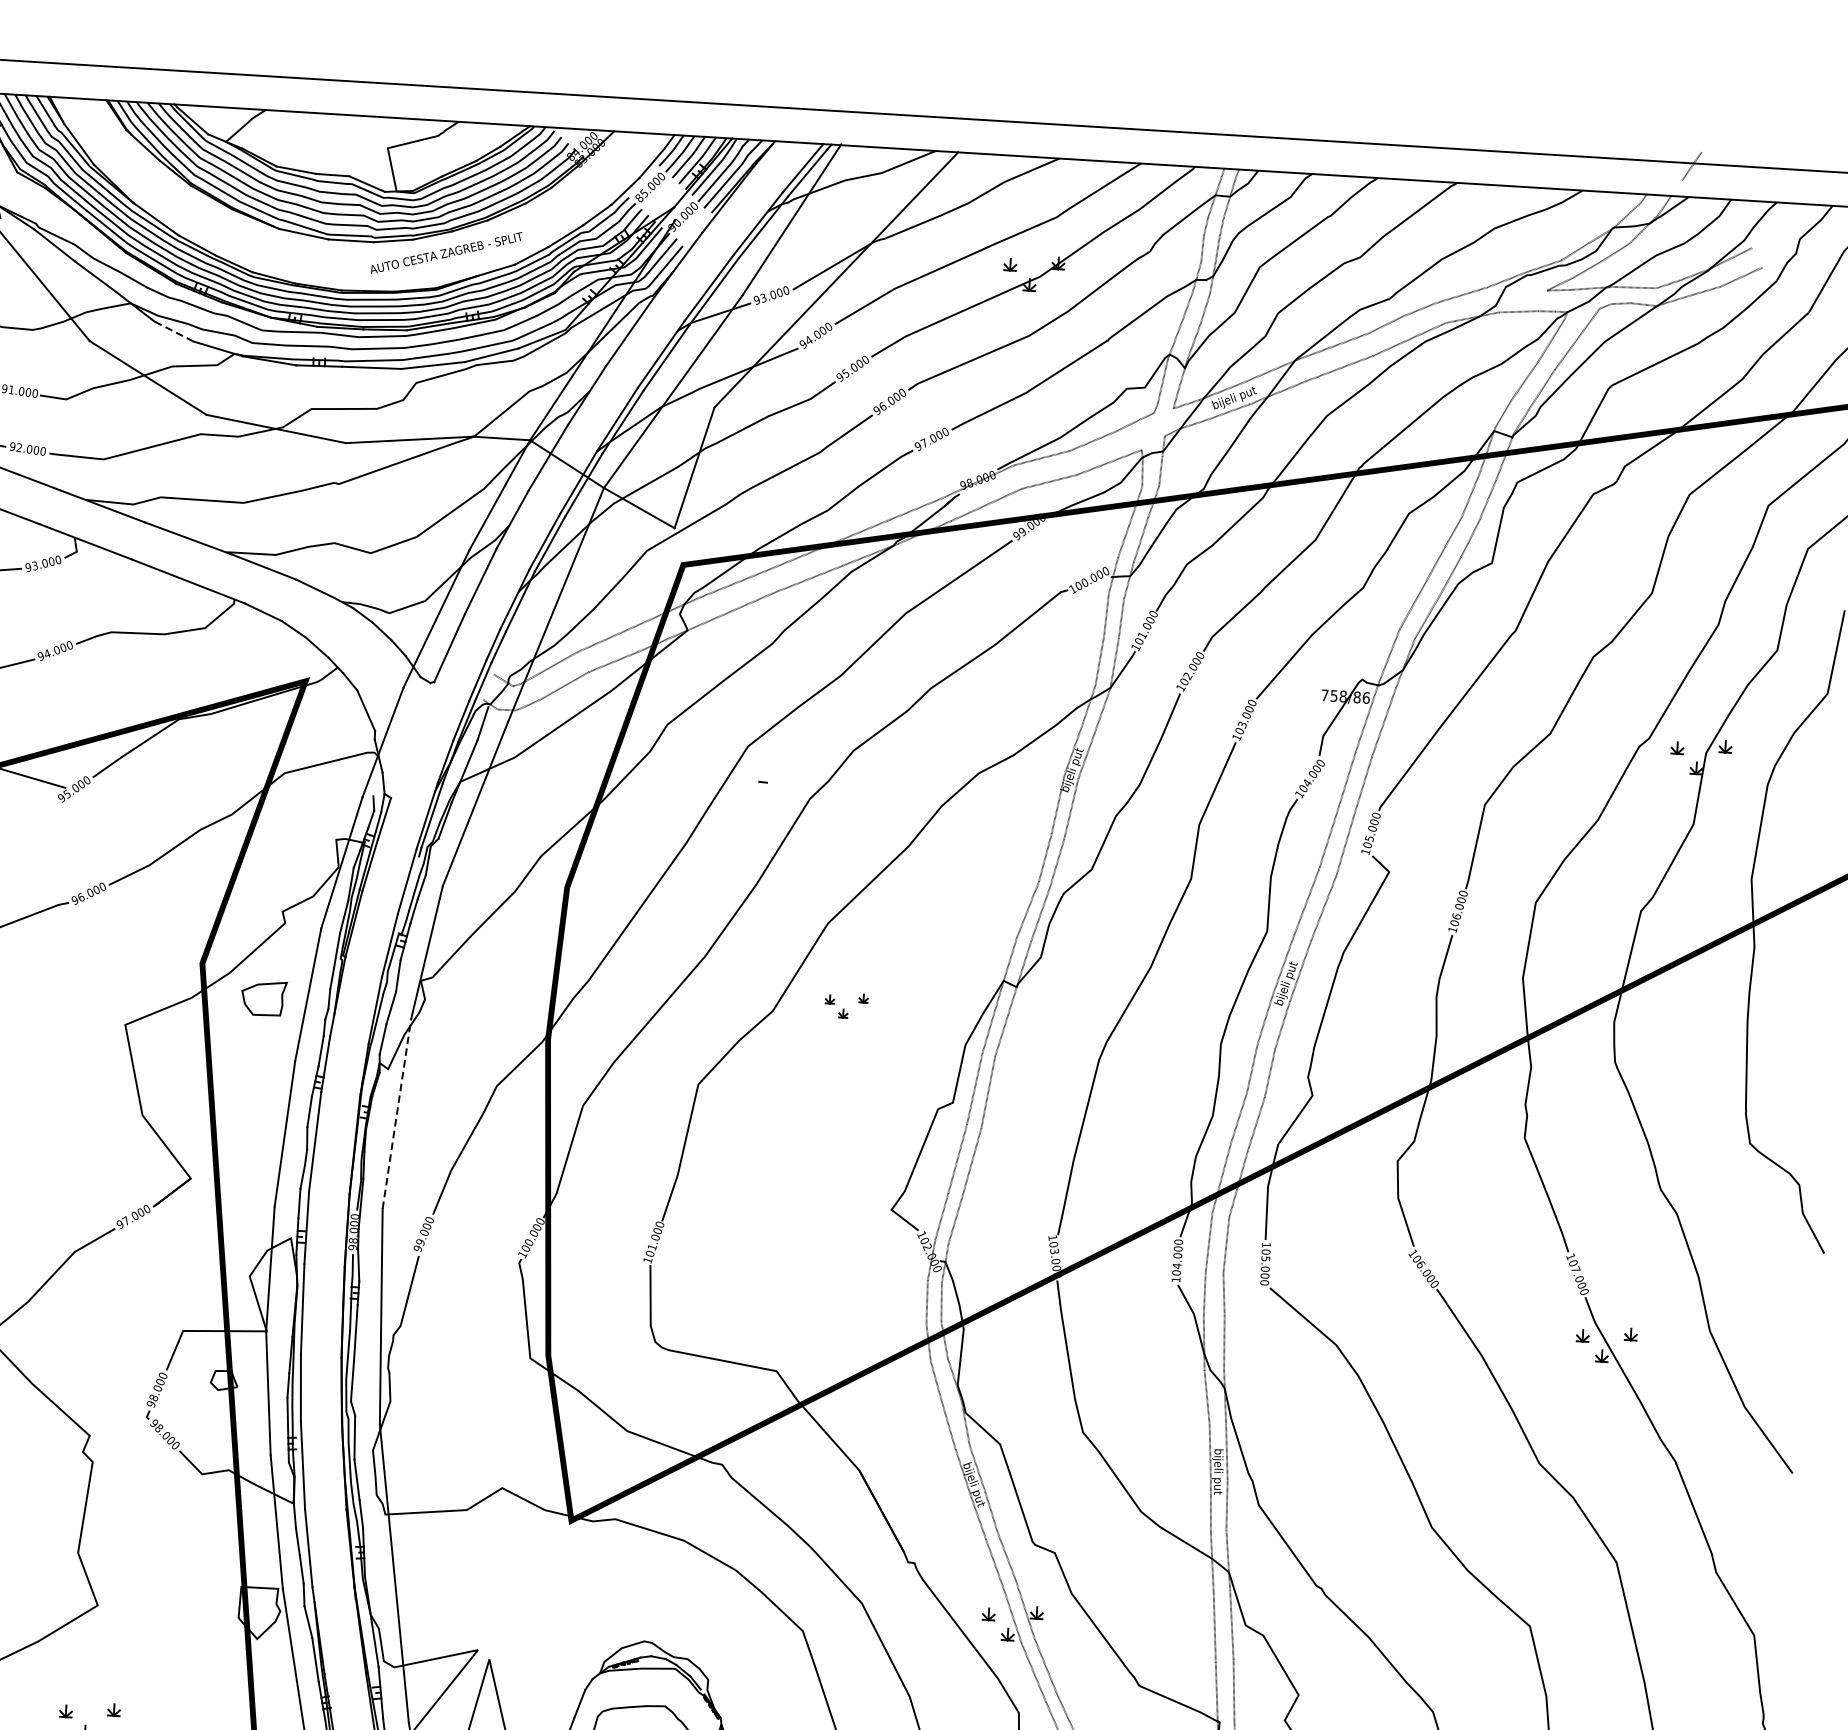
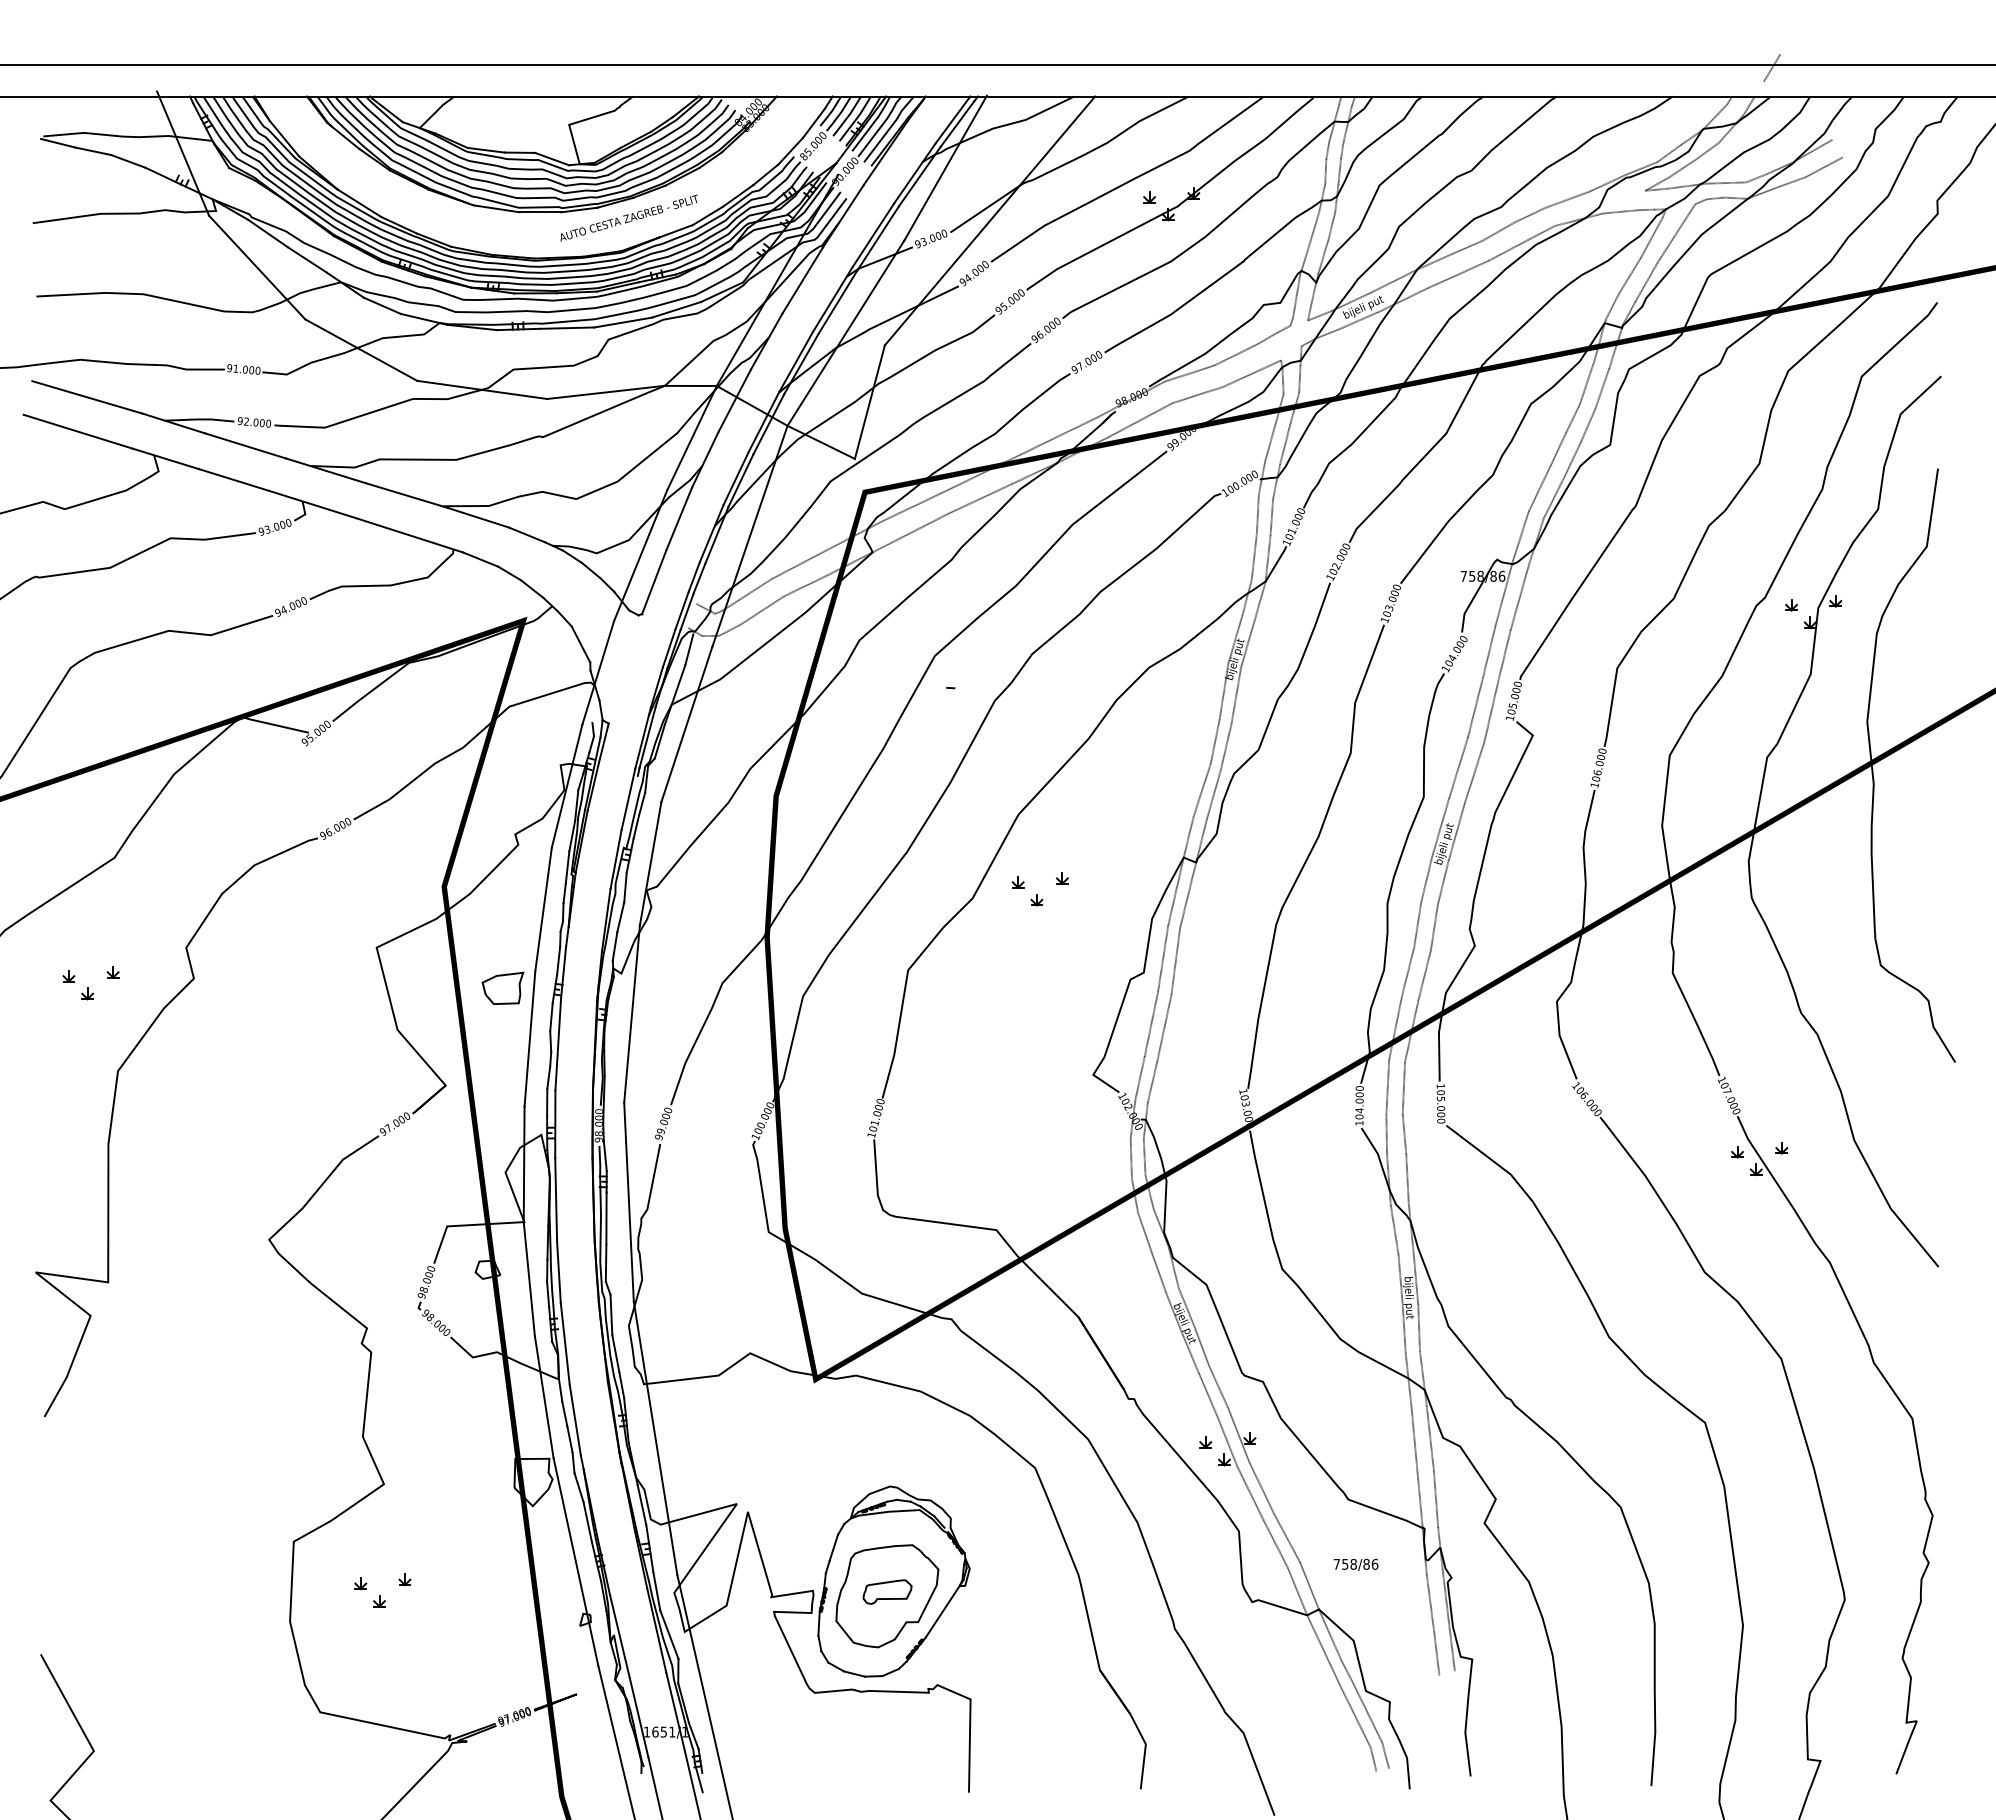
line: (174, 331) -> (382, 305), dashed -> solid
part: (263, 997) -> (502, 987), moved
part: (845, 1005) -> (1039, 889), size x1.43
line: (397, 1114) -> (632, 1014), dashed -> solid

